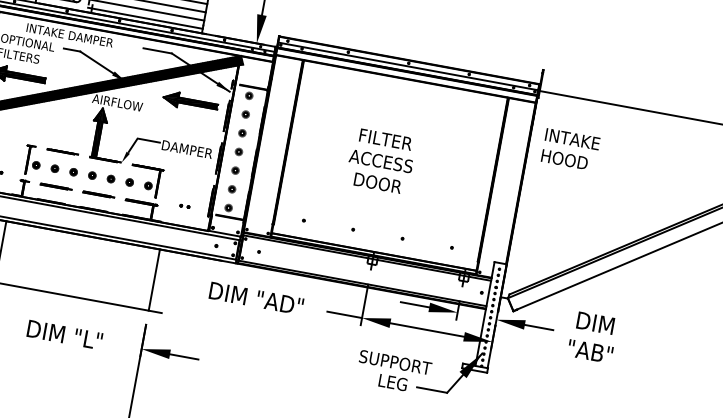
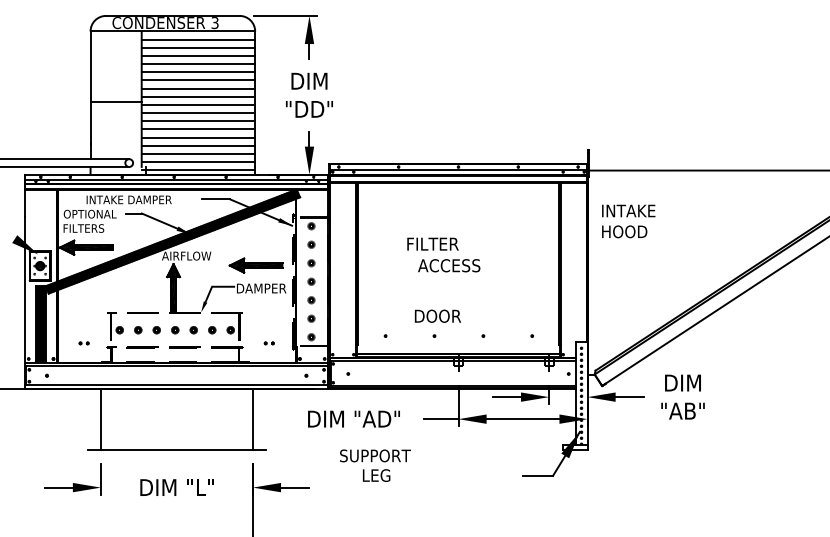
part: (189, 101) -> (255, 265), moved
text: (385, 138) -> (432, 243), moved
text: (378, 182) -> (438, 315), moved
text: (393, 372) -> (375, 465), moved

